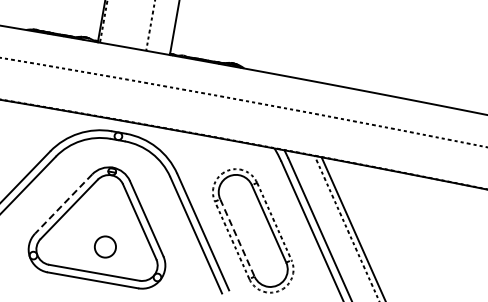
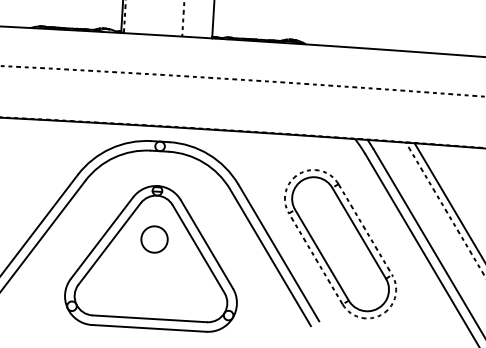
line: (63, 204) -> (101, 238), dashed -> solid
line: (237, 238) -> (322, 255), dashed -> solid
circle: (105, 246) -> (154, 238), moved

